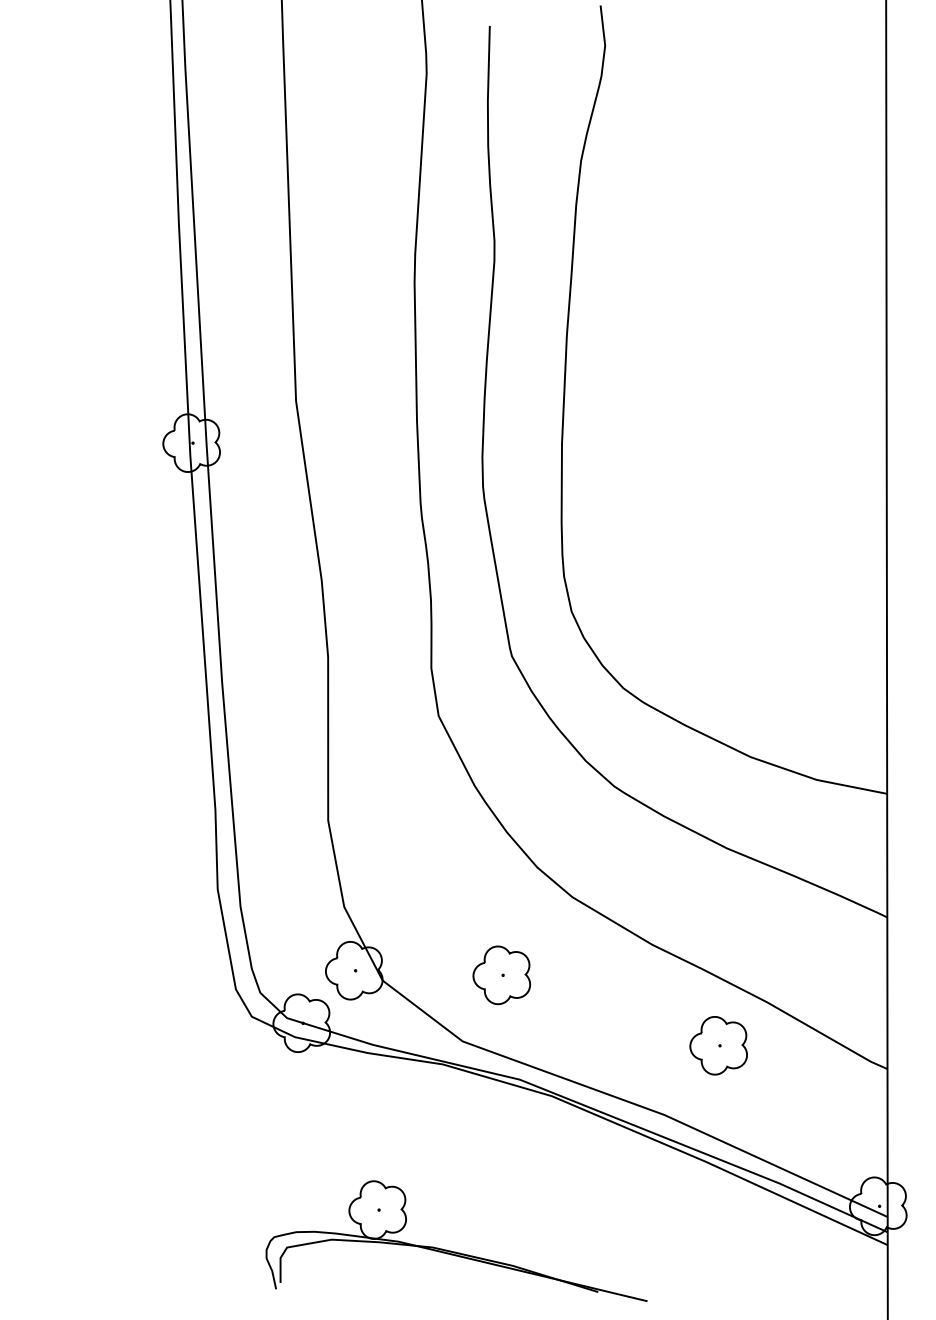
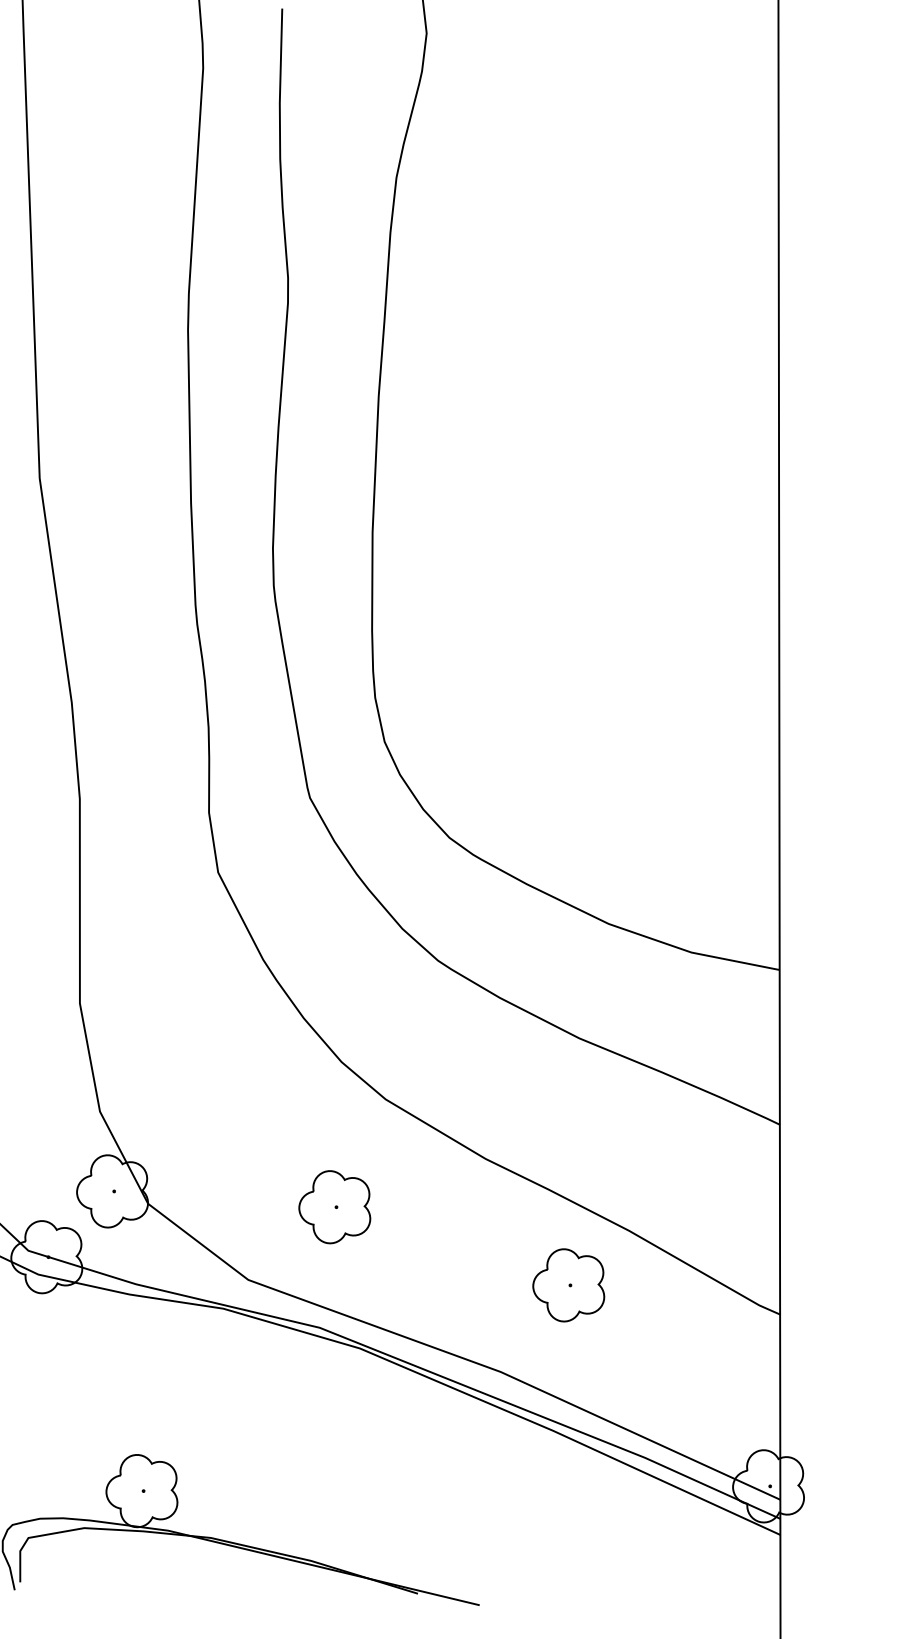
part: (501, 975) -> (334, 1207), moved

